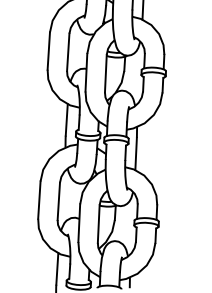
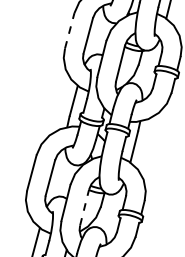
line: (48, 51) -> (69, 31), solid -> dashed
line: (98, 224) -> (84, 207), solid -> dashed

